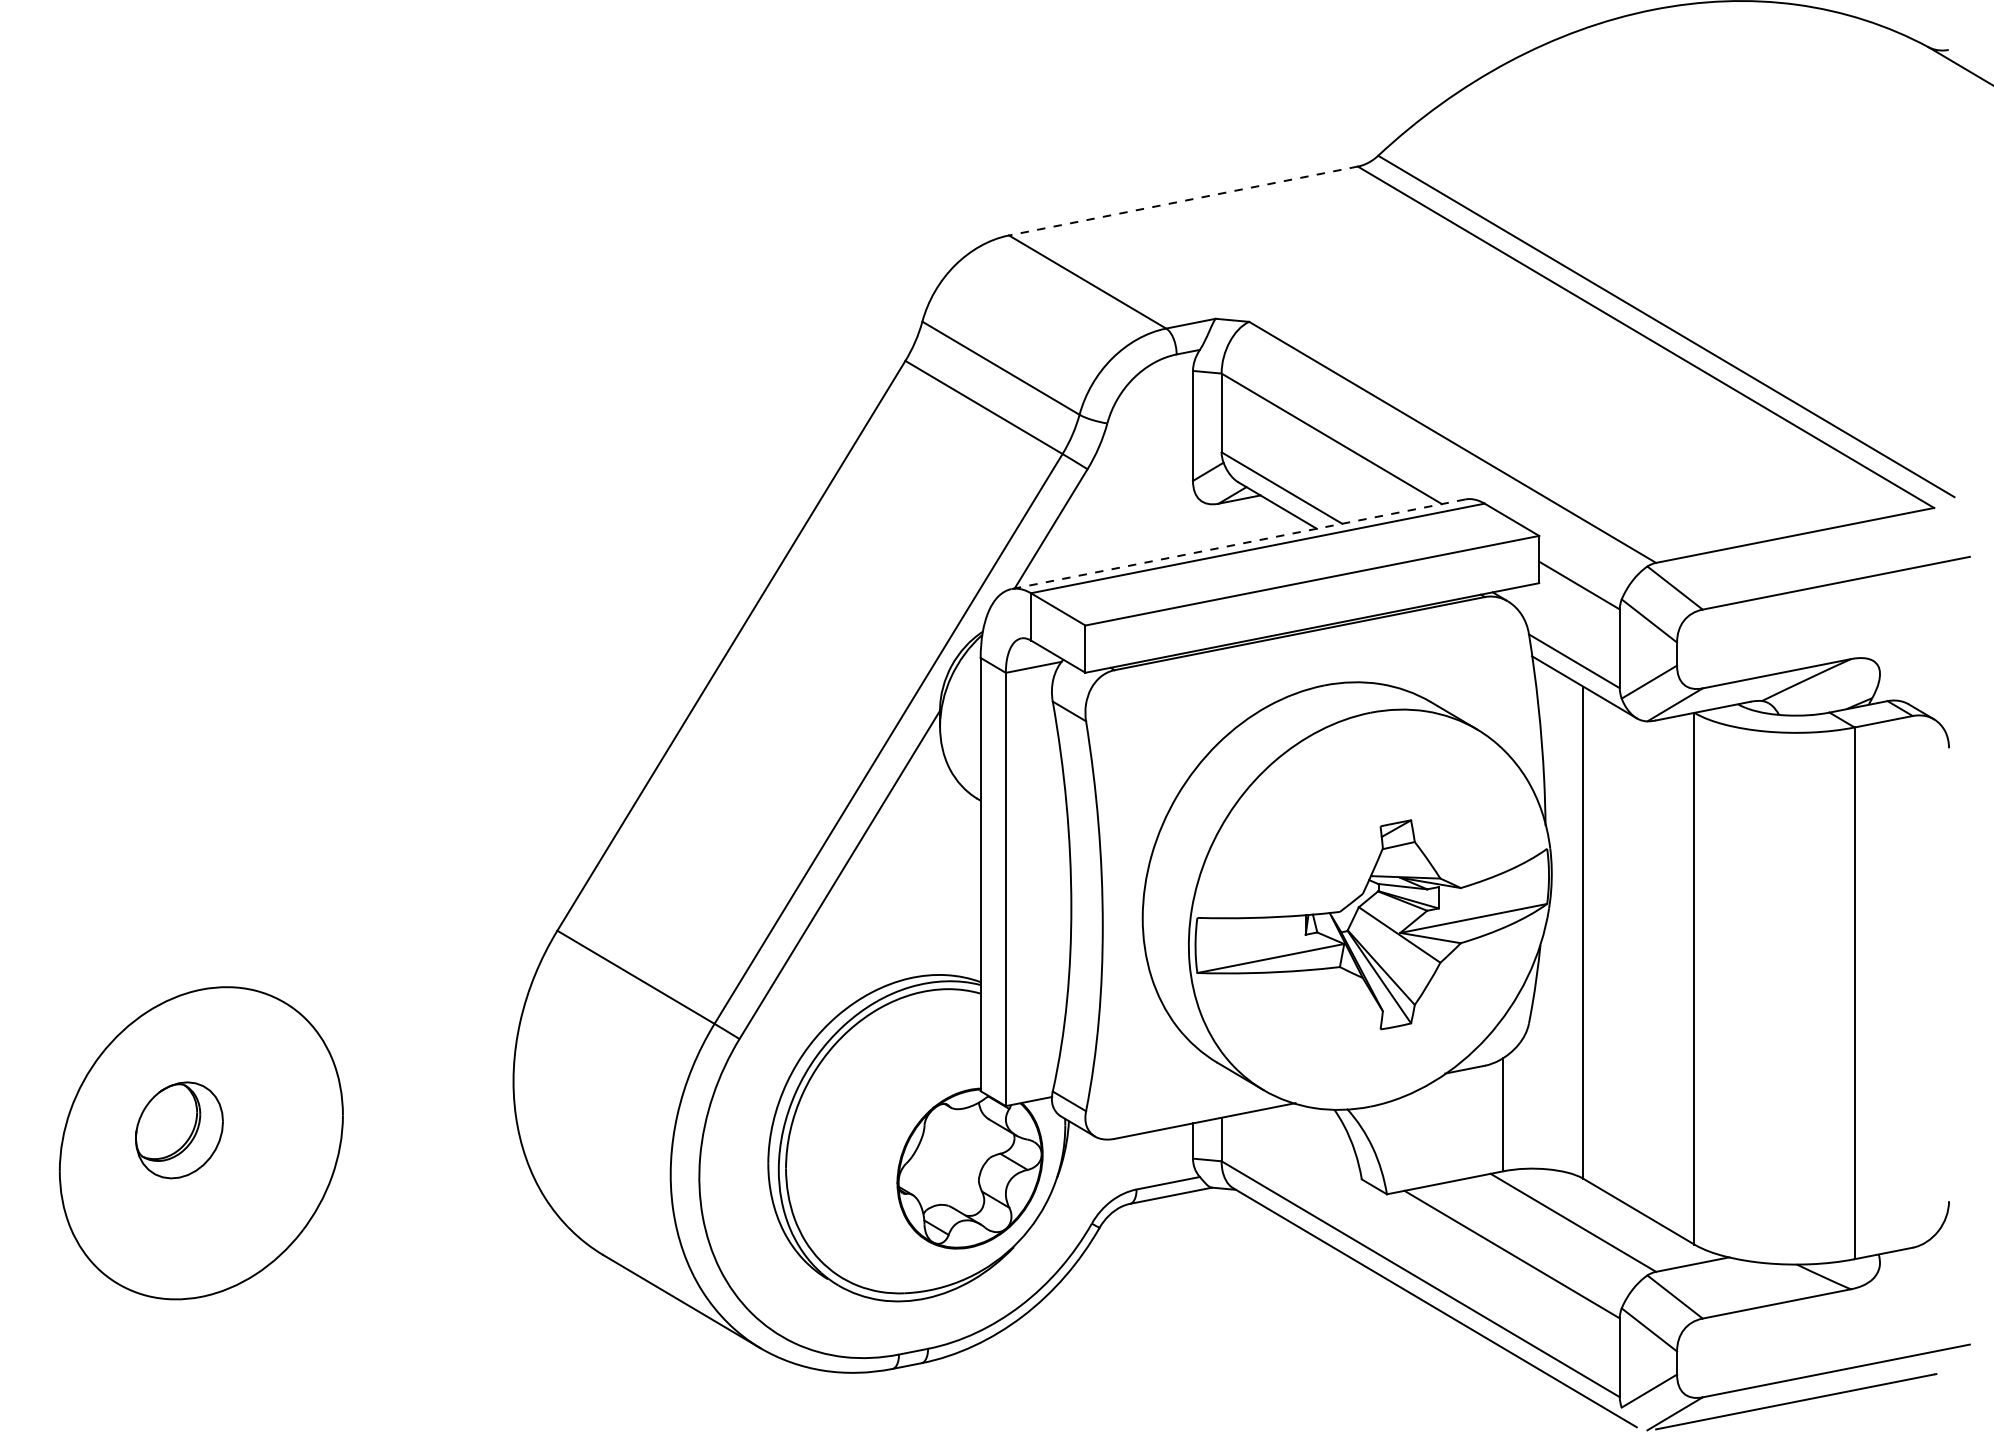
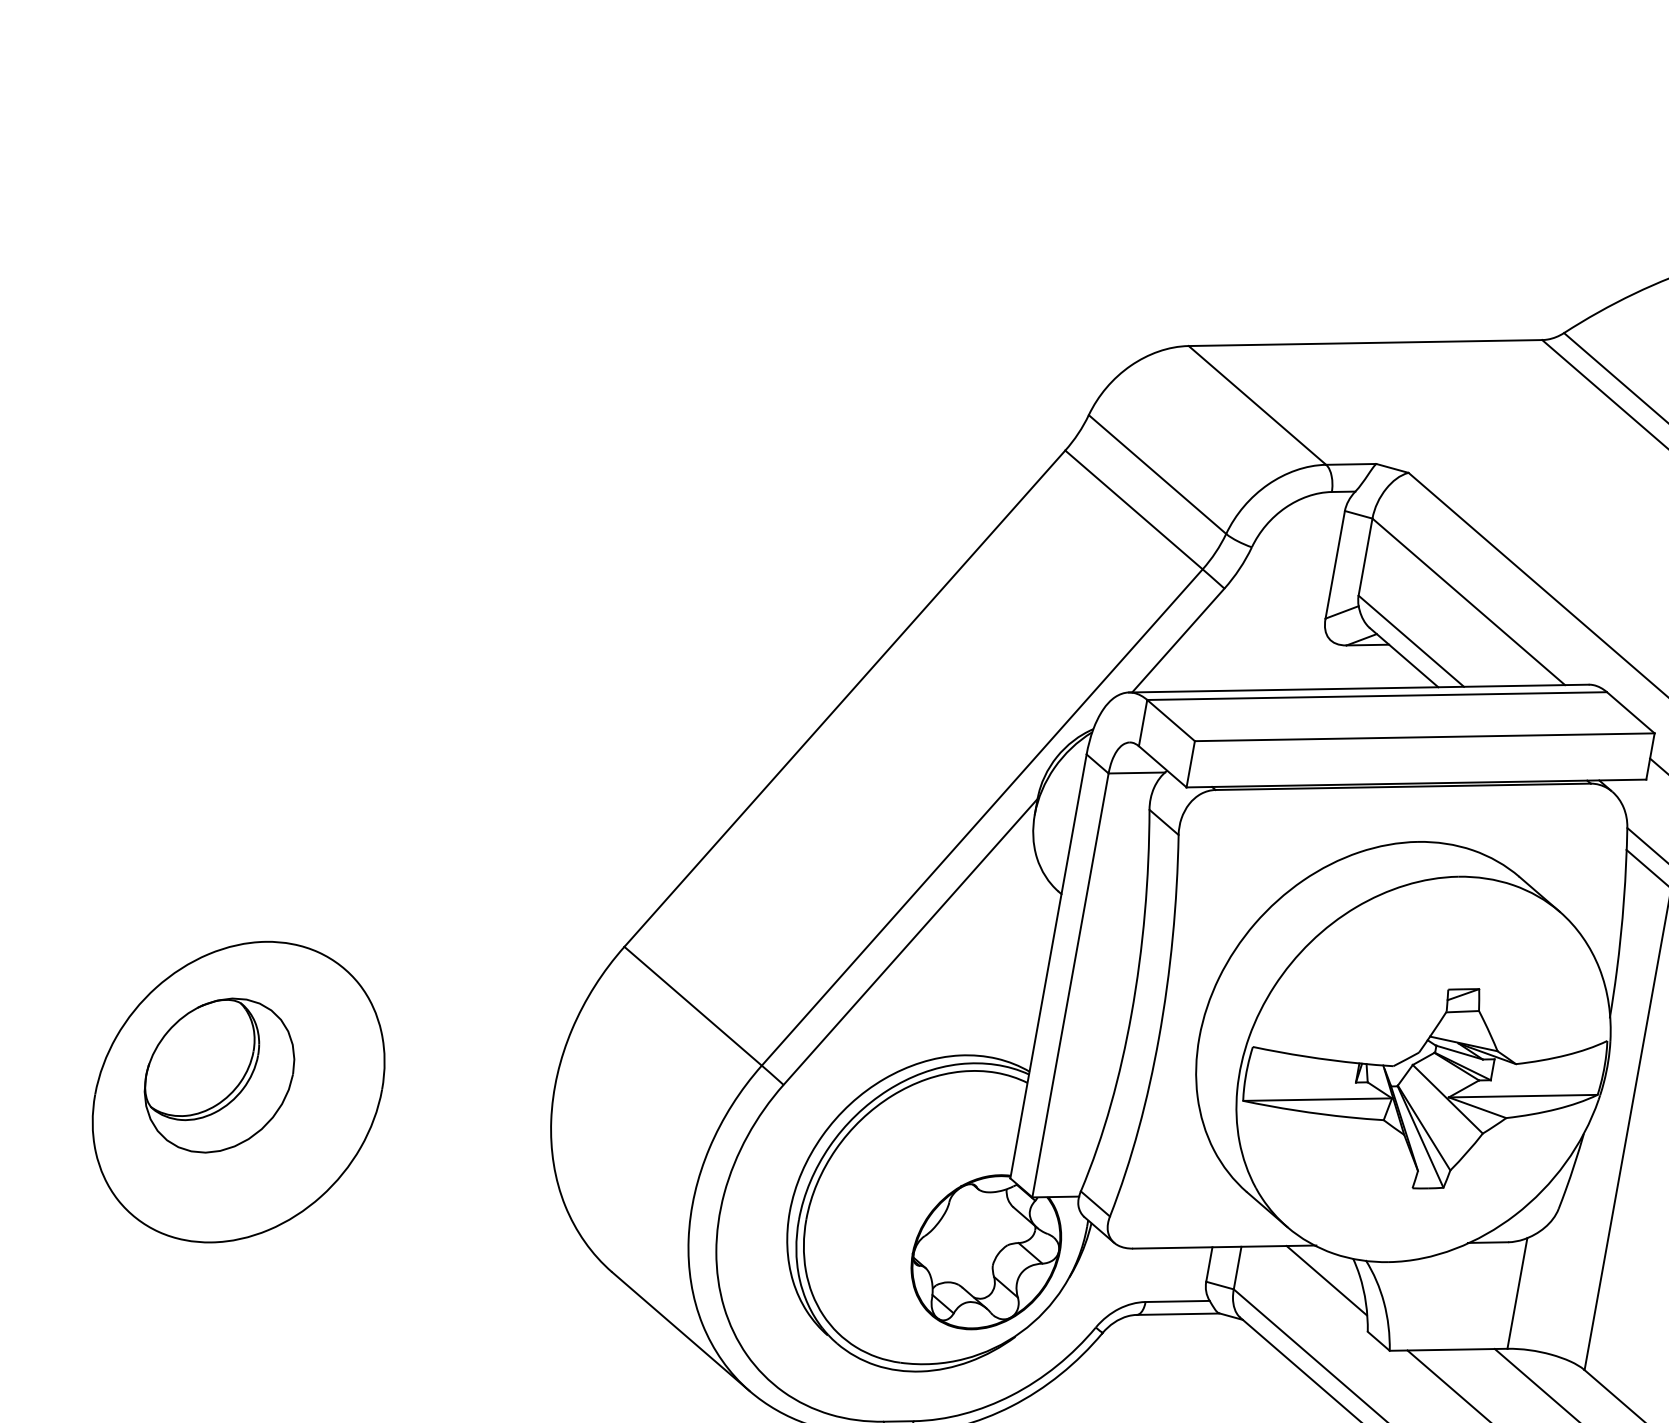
line: (1183, 201) -> (1365, 343), dashed -> solid
line: (1237, 544) -> (1357, 688), dashed -> solid
part: (179, 1130) -> (219, 1075), size x1.67
line: (1311, 1135) -> (1326, 1279), added

